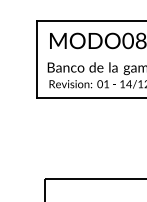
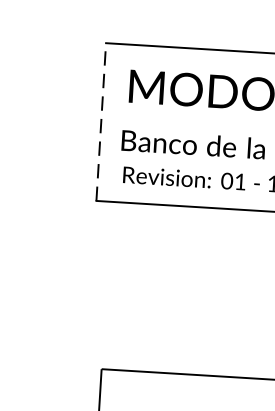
line: (37, 58) -> (101, 120), solid -> dashed

